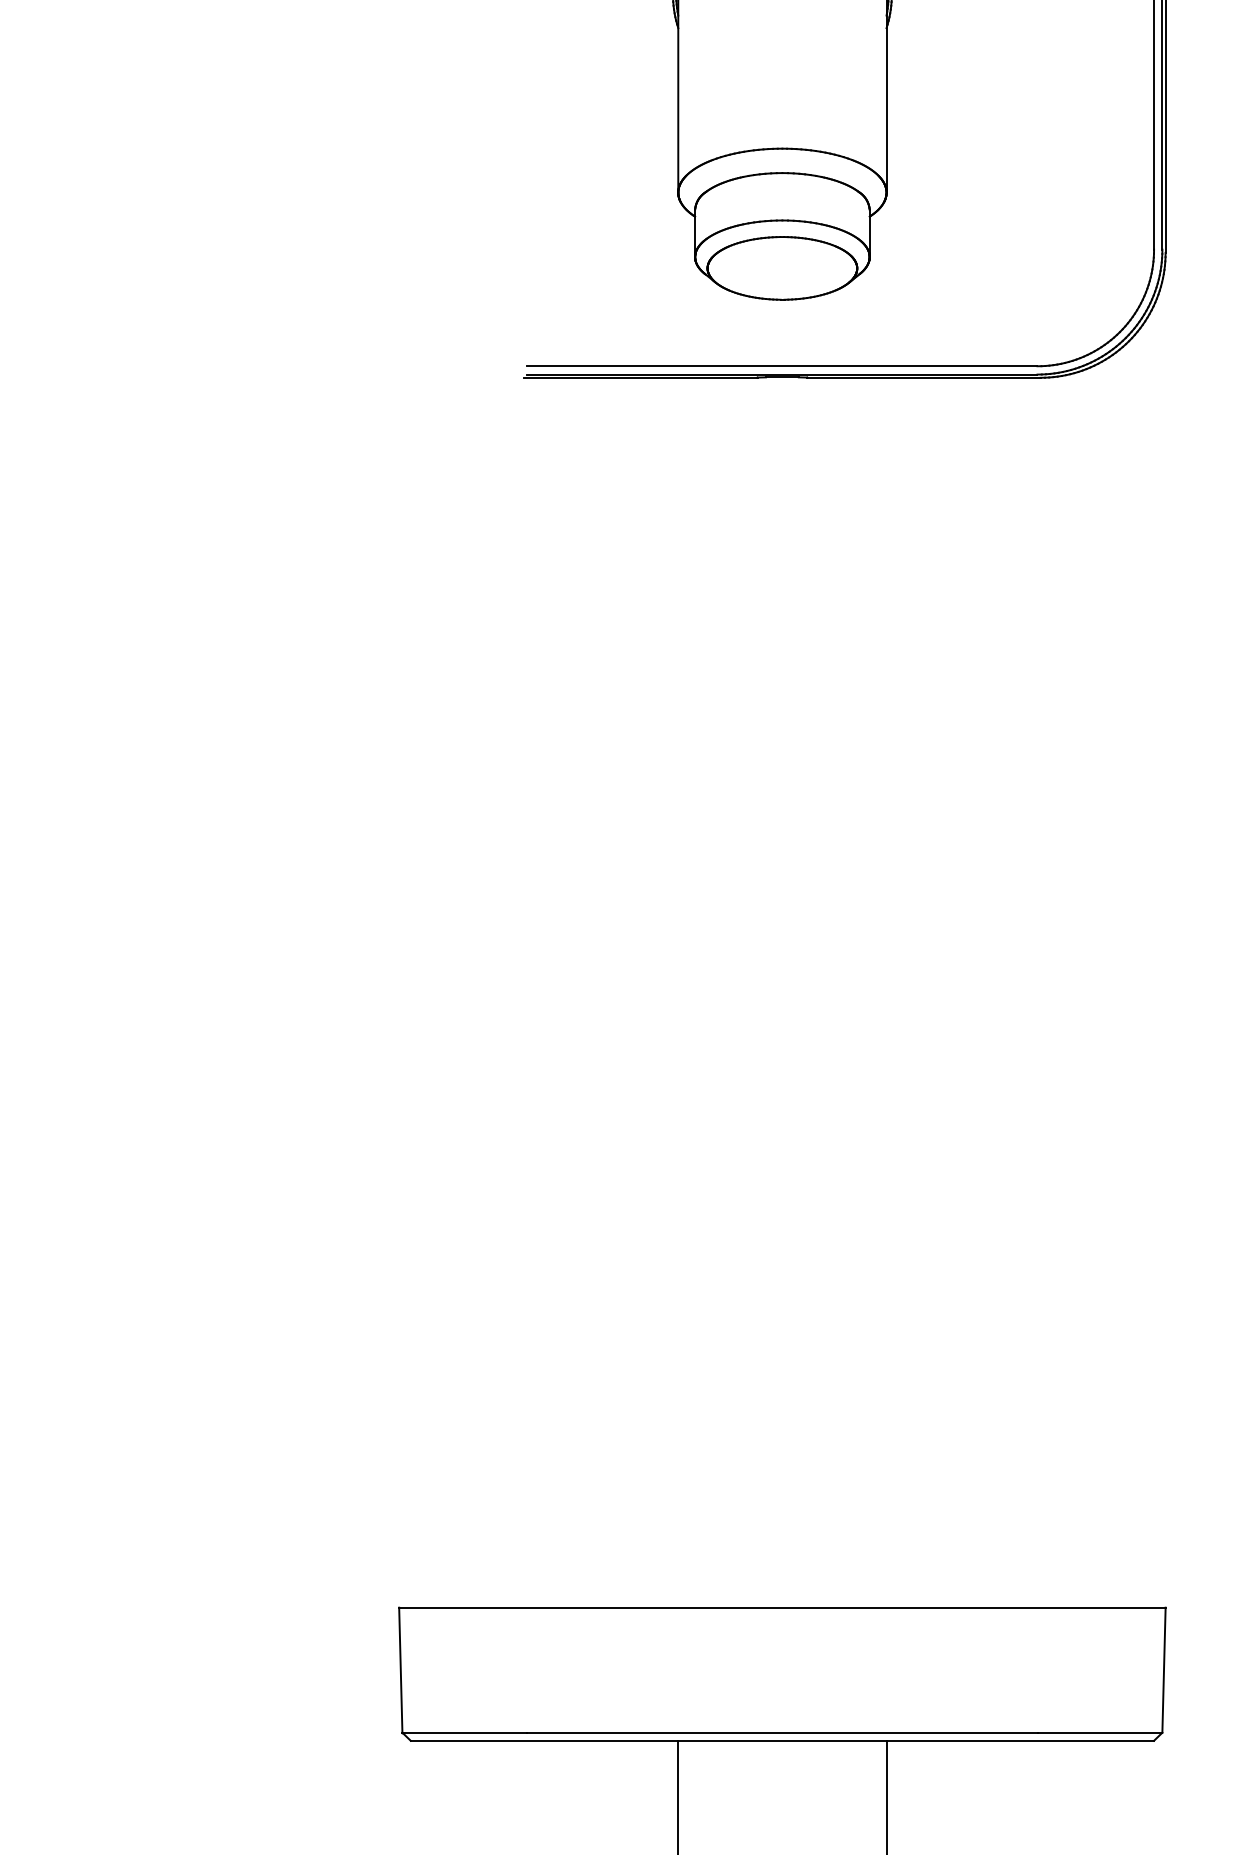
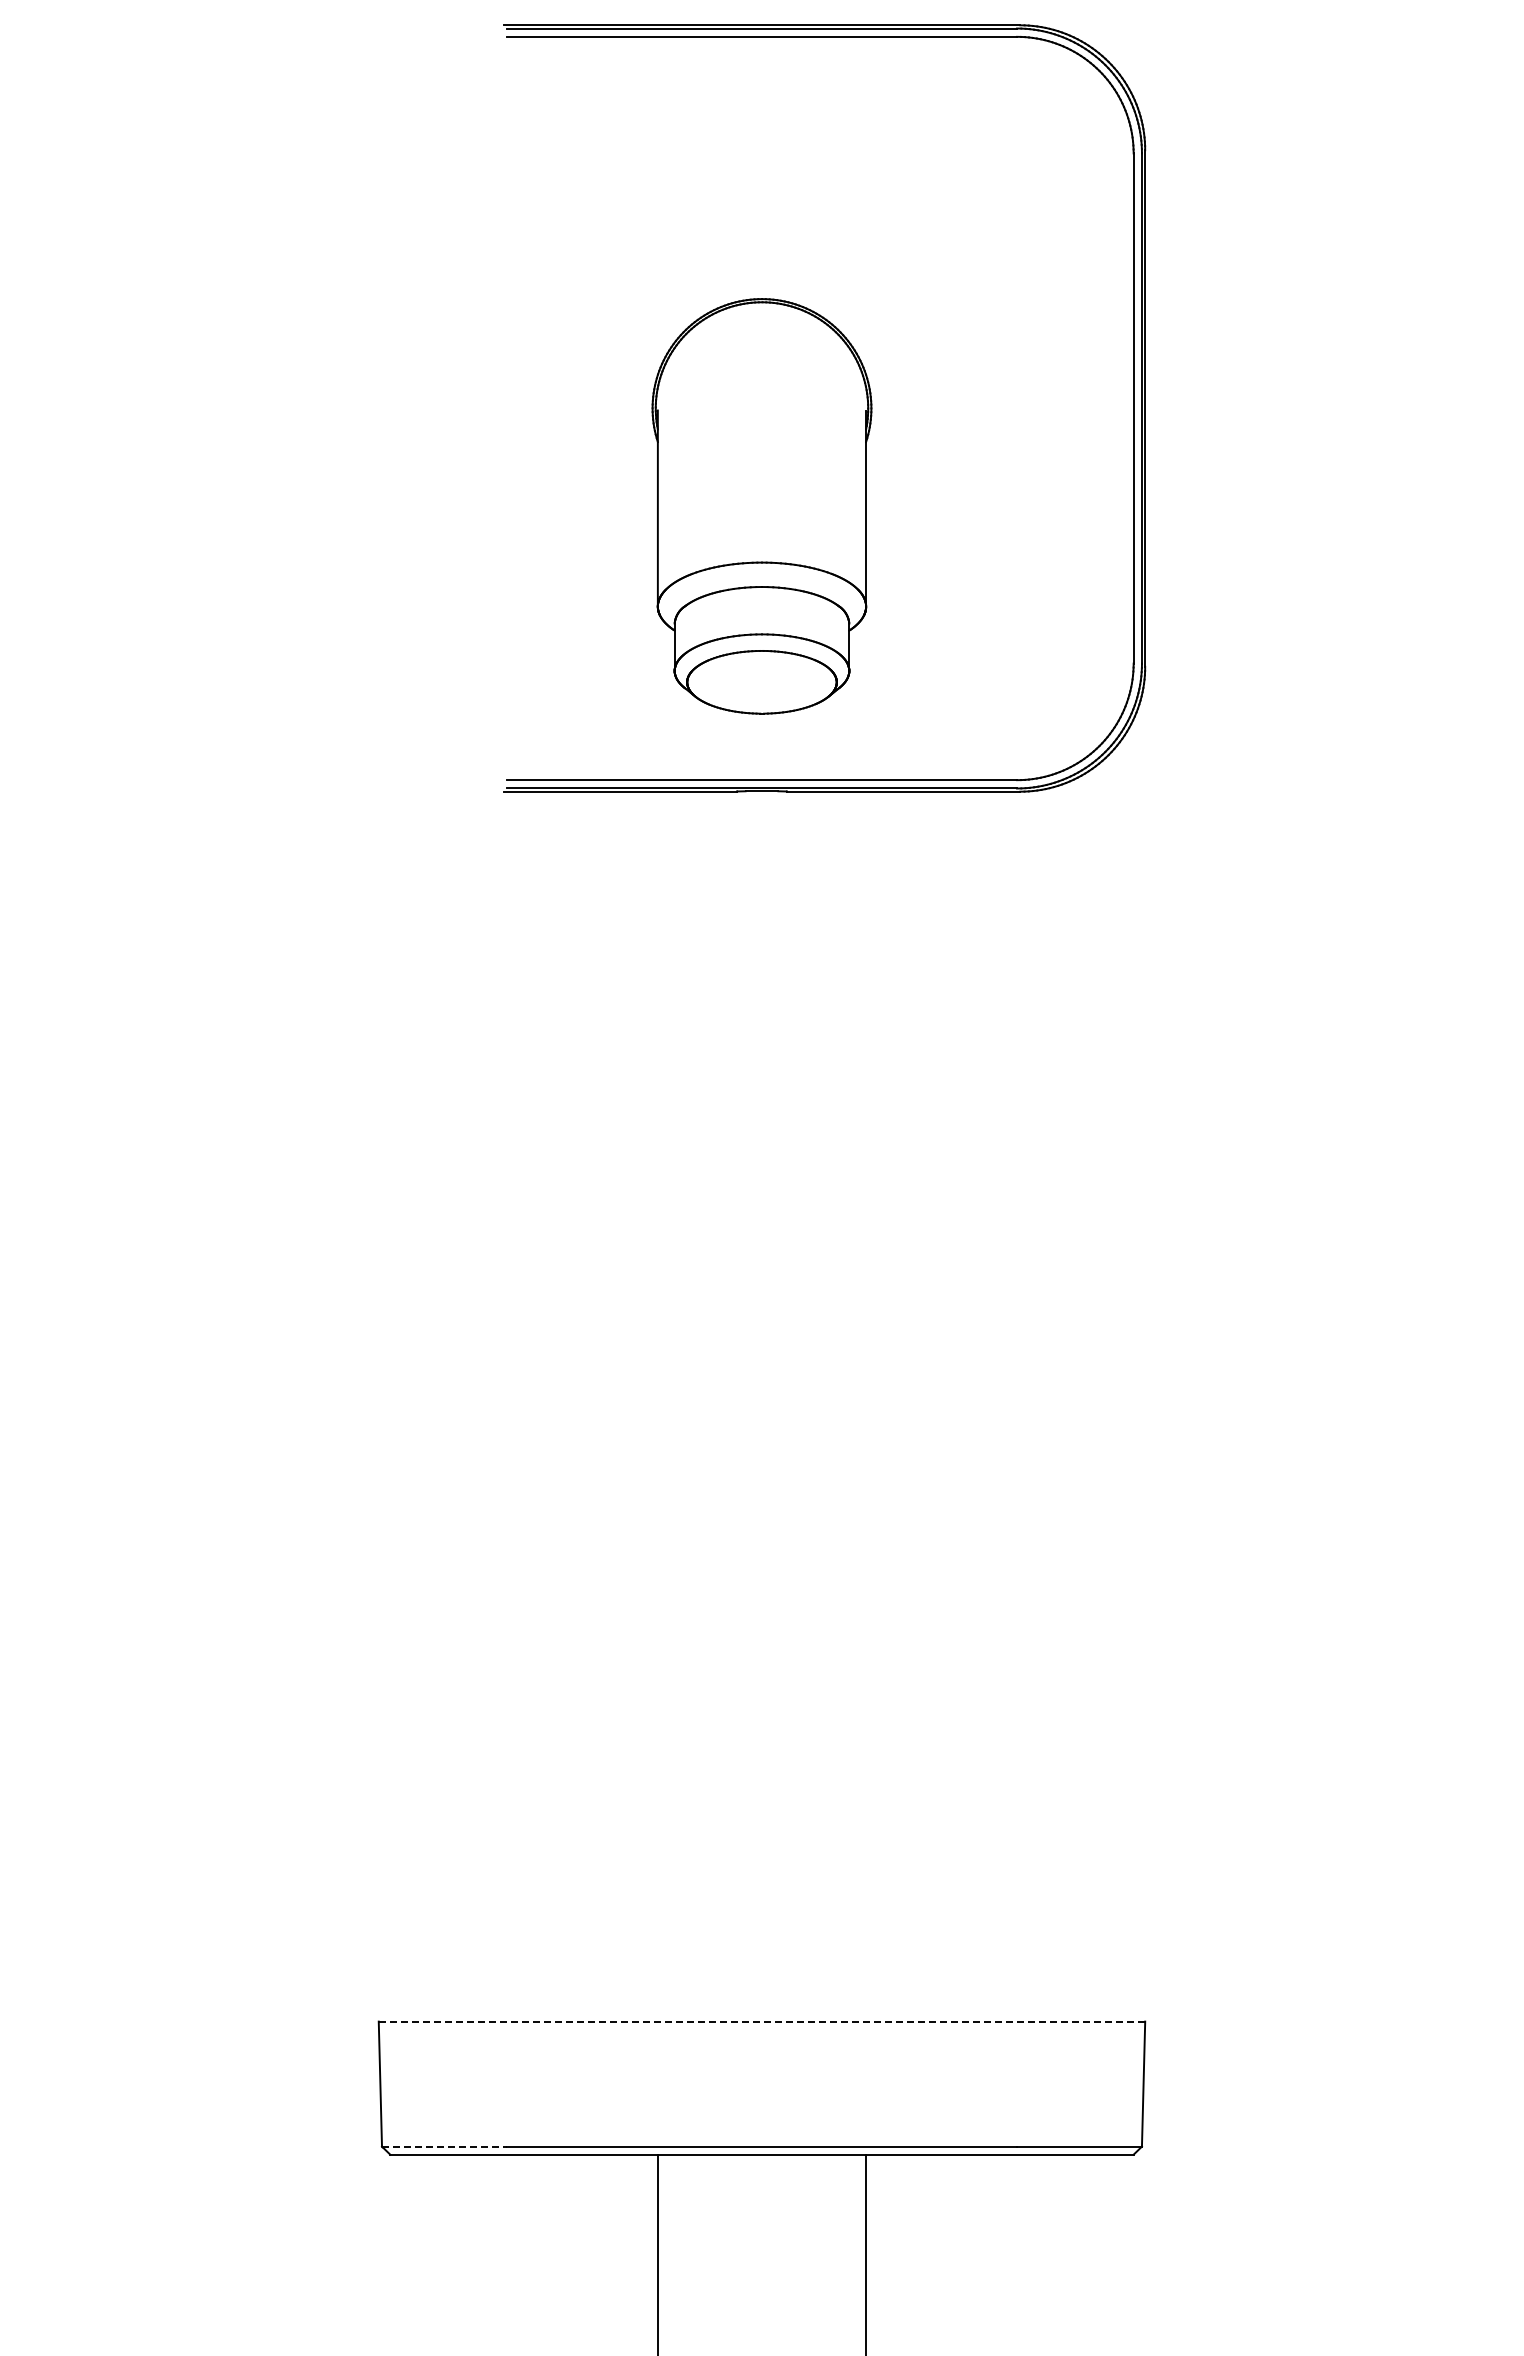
line: (781, 1607) -> (761, 2021), solid -> dashed
line: (464, 1732) -> (444, 2146), solid -> dashed

